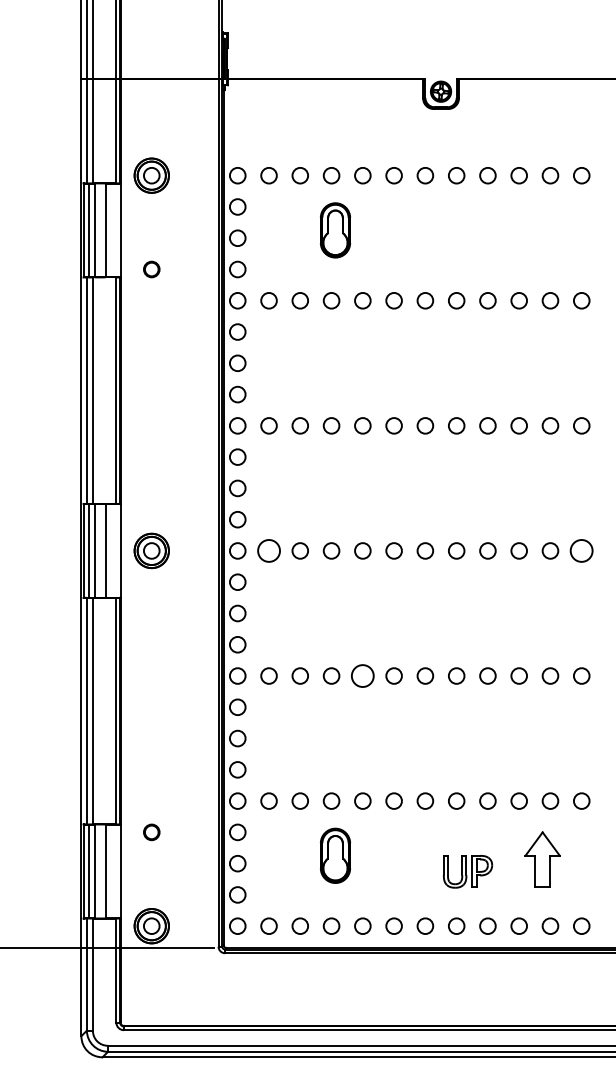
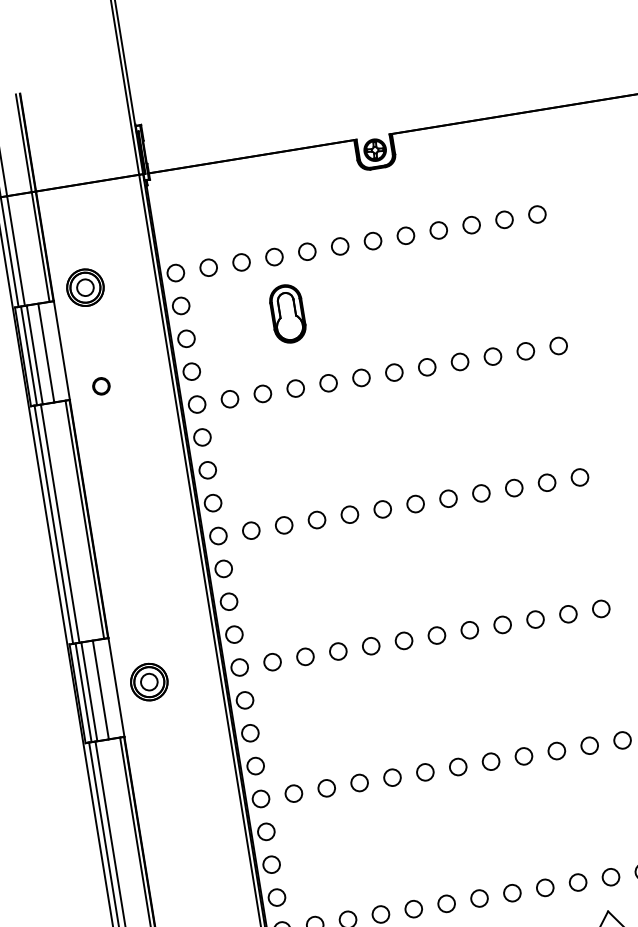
circle: (268, 550) -> (271, 661), size x0.71
circle: (581, 550) -> (600, 608), size x0.71
circle: (362, 675) -> (392, 777), size x0.71

